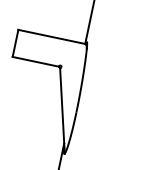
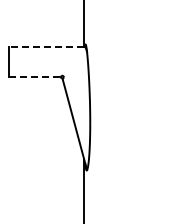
line: (51, 36) -> (45, 46), solid -> dashed
line: (35, 61) -> (34, 77), solid -> dashed

